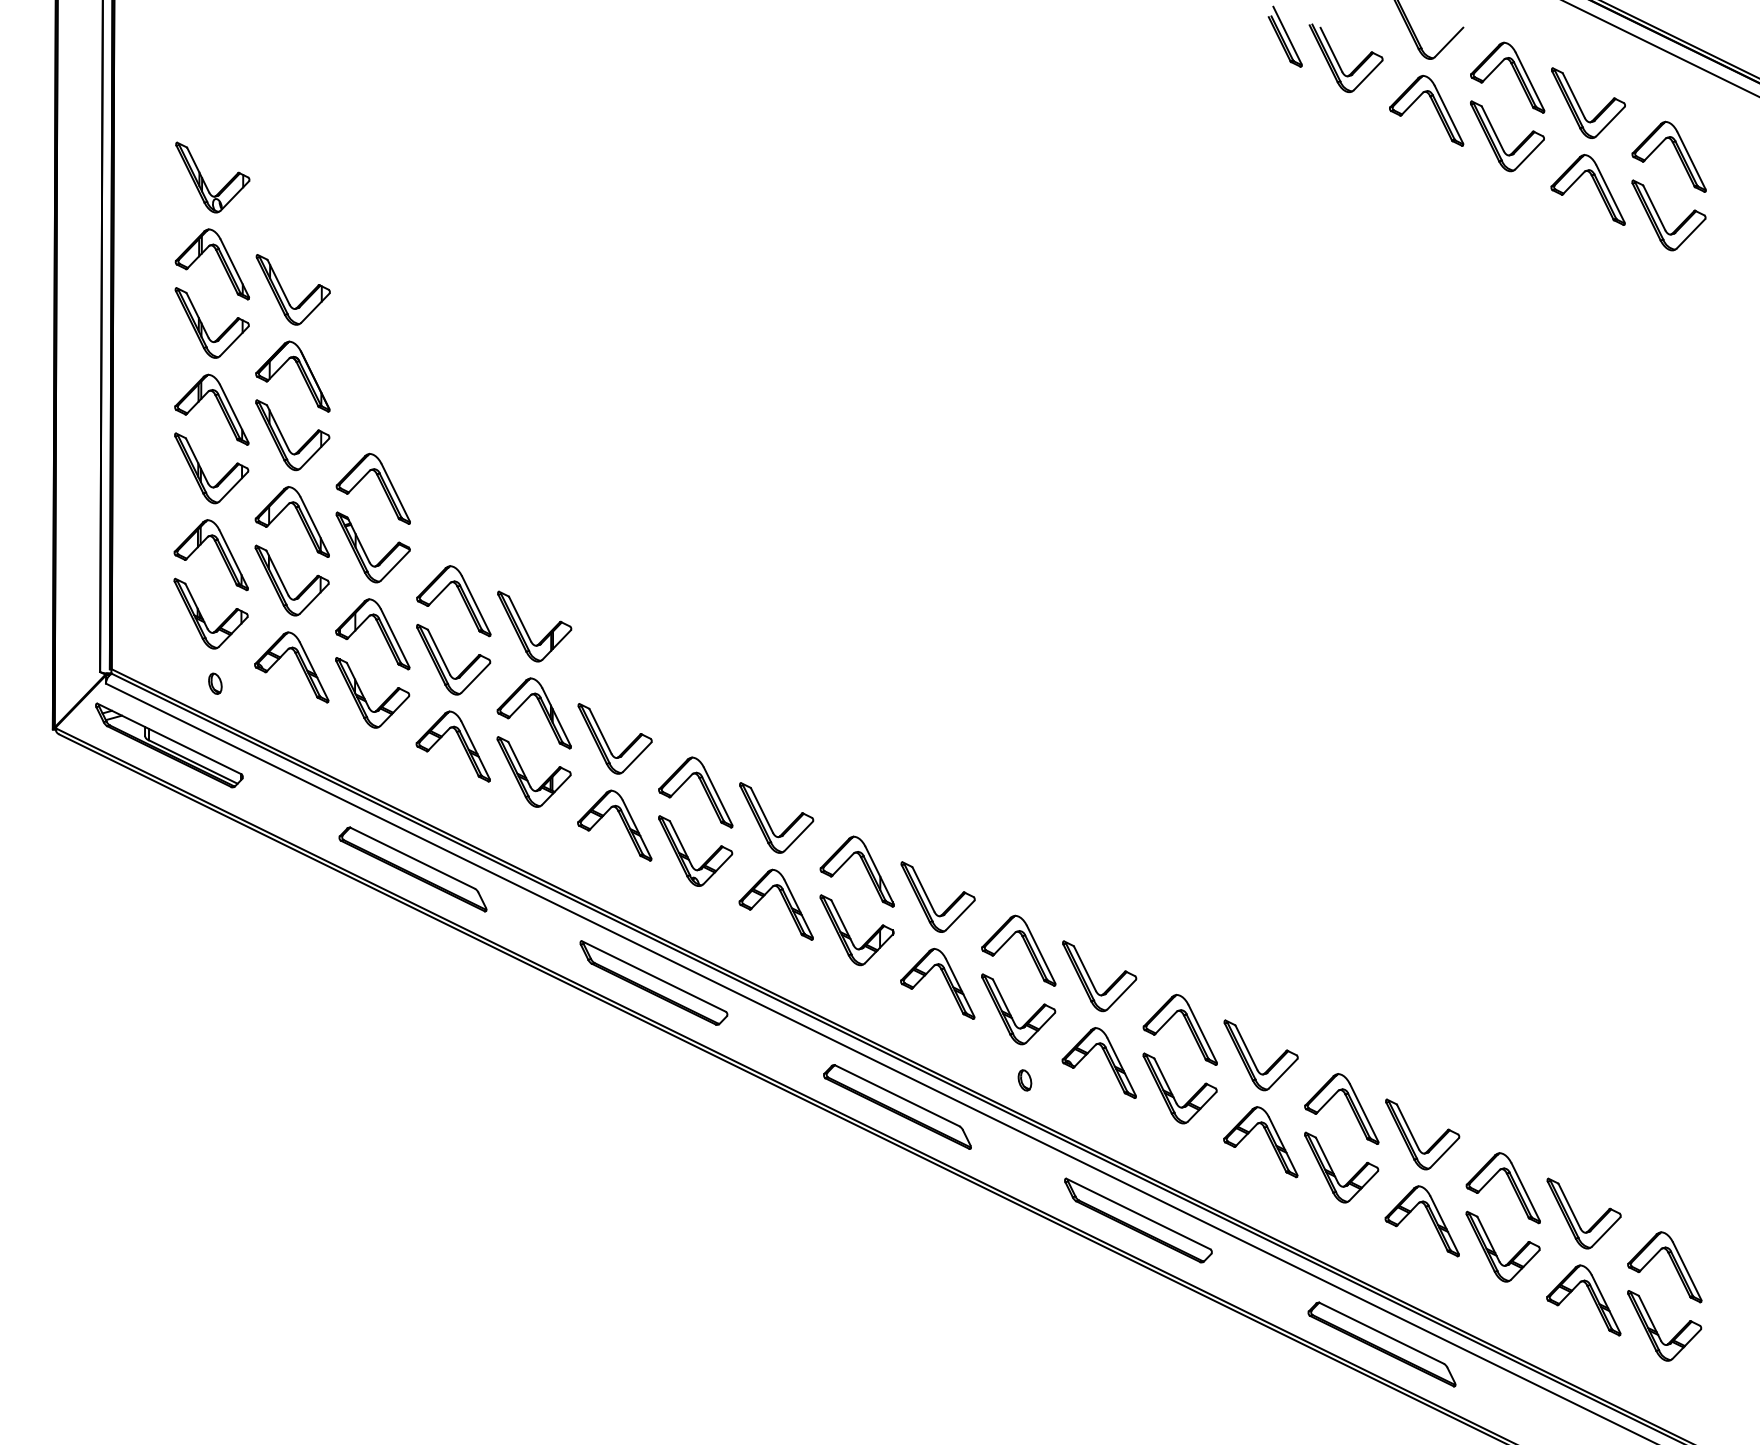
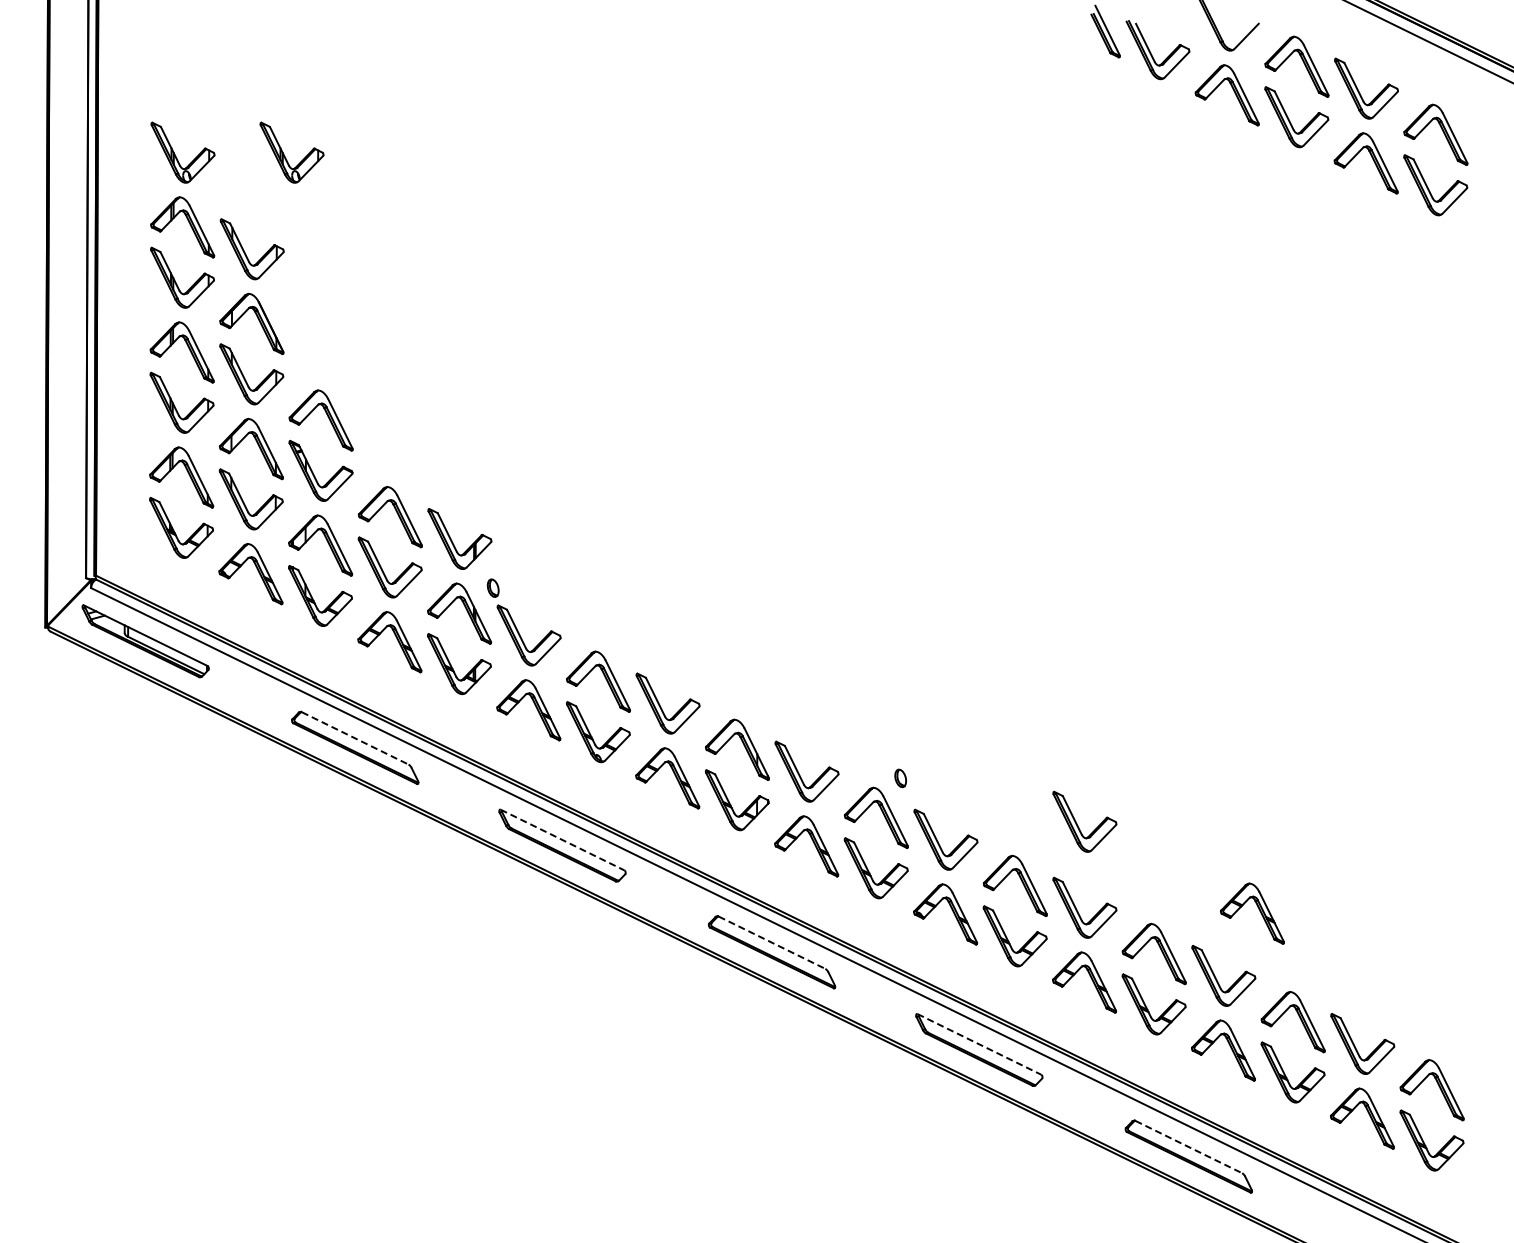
part: (331, 181) -> (285, 156), added
part: (214, 682) -> (492, 587), moved
line: (413, 858) -> (355, 738), solid -> dashed
part: (1253, 959) -> (1078, 825), added
line: (653, 977) -> (562, 840), solid -> dashed
part: (1462, 1057) -> (1258, 909), added
part: (1024, 1080) -> (900, 778), moved
line: (898, 1095) -> (772, 942), solid -> dashed
line: (1138, 1214) -> (979, 1044), solid -> dashed
line: (1382, 1333) -> (1189, 1147), solid -> dashed

